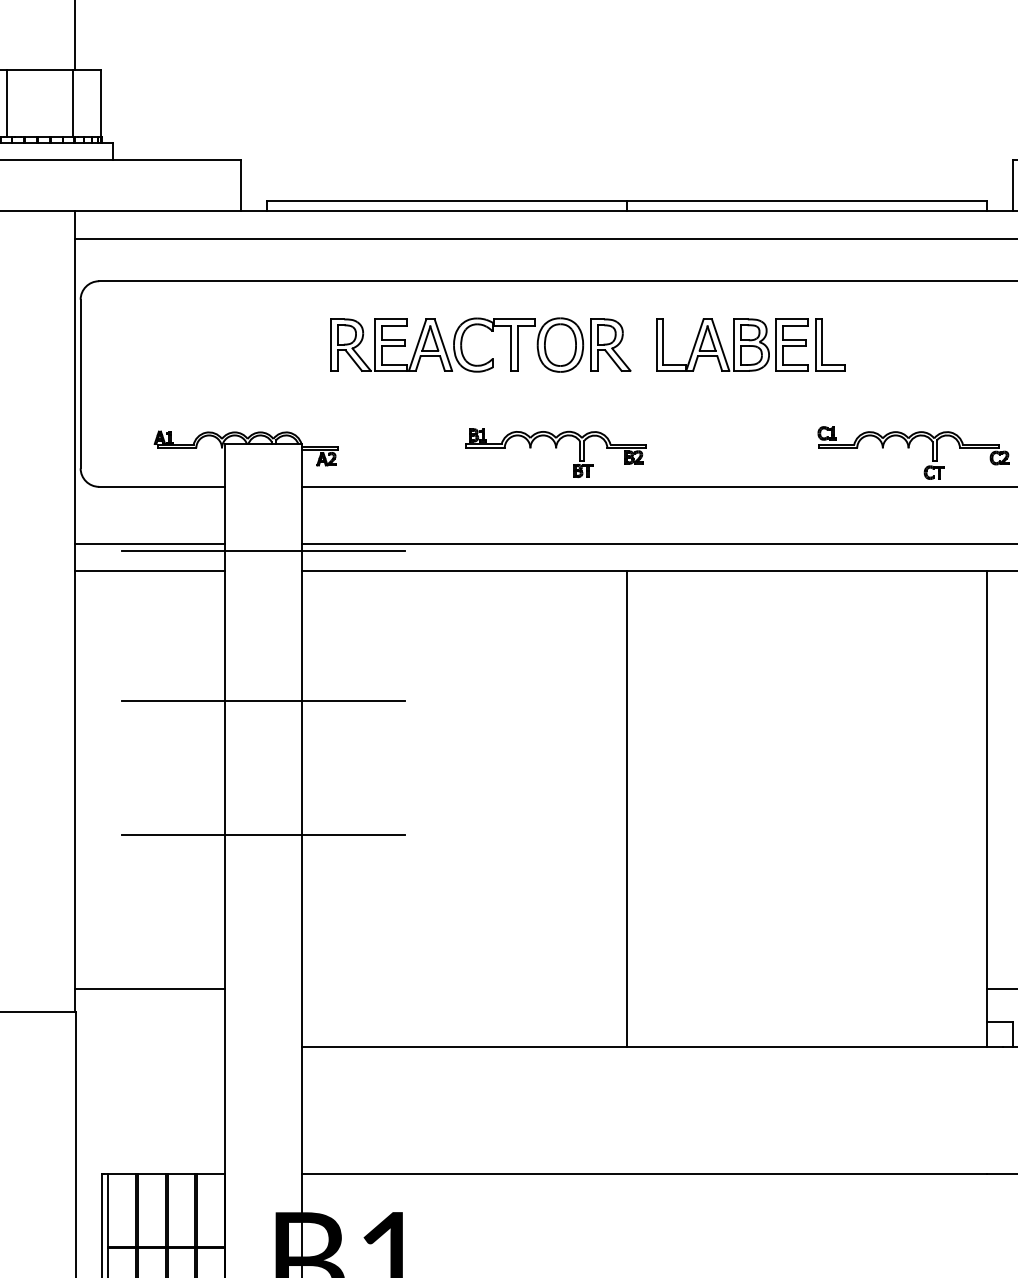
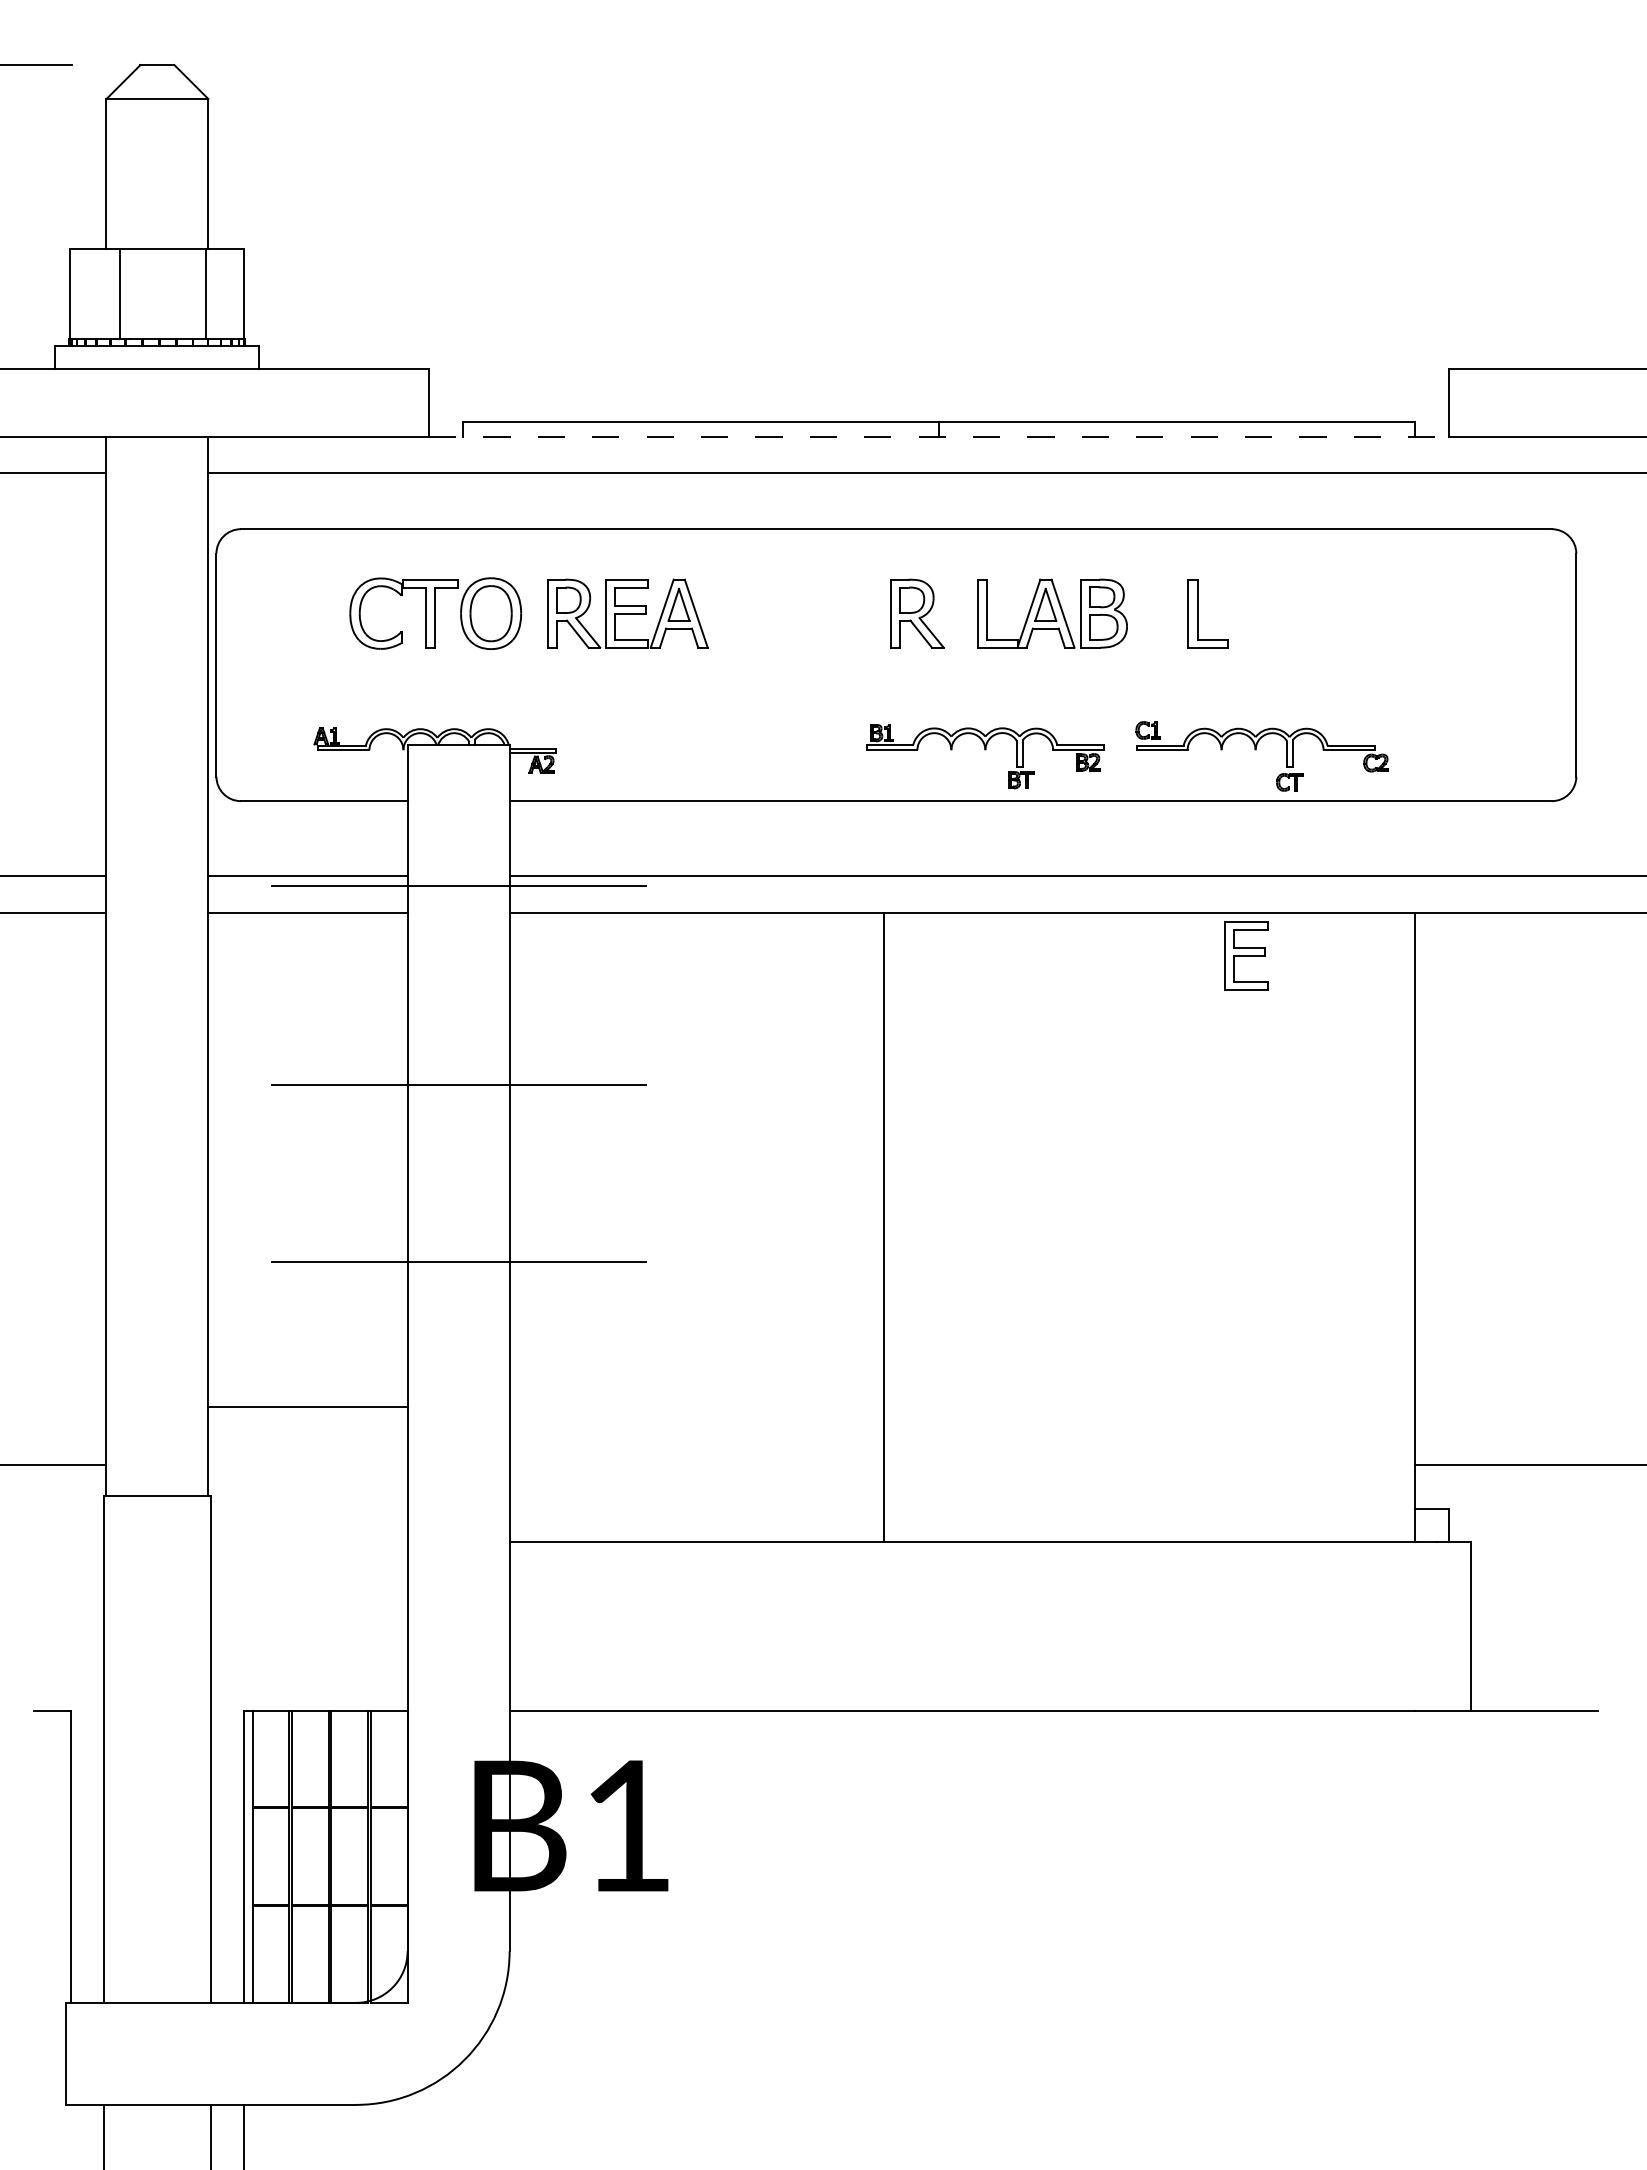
line: (627, 211) -> (939, 436), solid -> dashed
part: (518, 344) -> (435, 613), moved
part: (792, 344) -> (1246, 955), moved
part: (909, 448) -> (1256, 750), moved
part: (556, 453) -> (985, 756), moved
line: (627, 808) -> (884, 1226), moved
line: (149, 988) -> (307, 1406), moved

